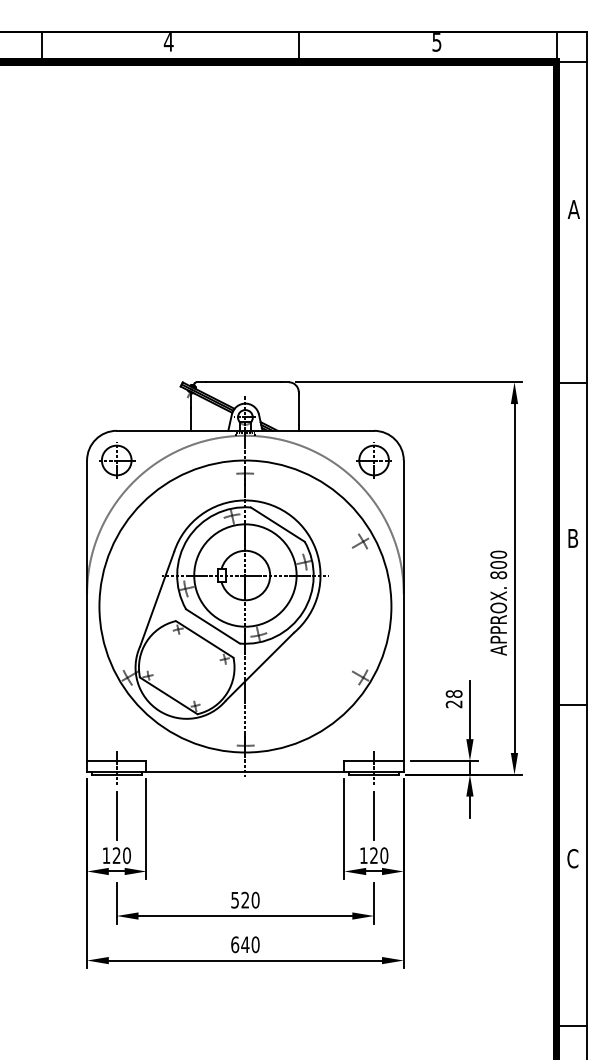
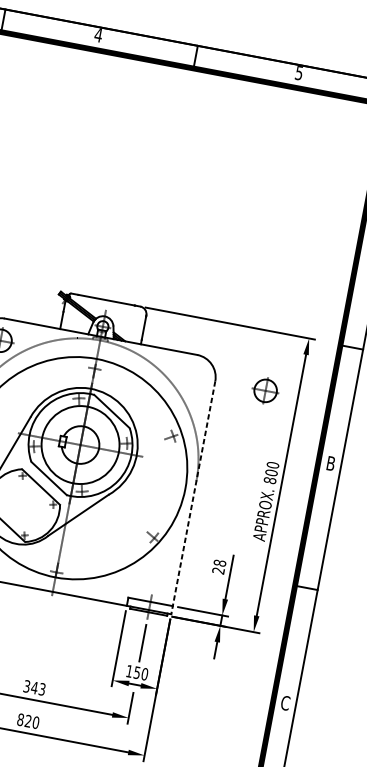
part: (373, 460) -> (265, 390), moved
line: (403, 616) -> (193, 498), solid -> dashed
text: (373, 855) -> (136, 672), 120 -> 150
text: (245, 899) -> (34, 687), 520 -> 343
text: (240, 944) -> (24, 720), 640 -> 820

